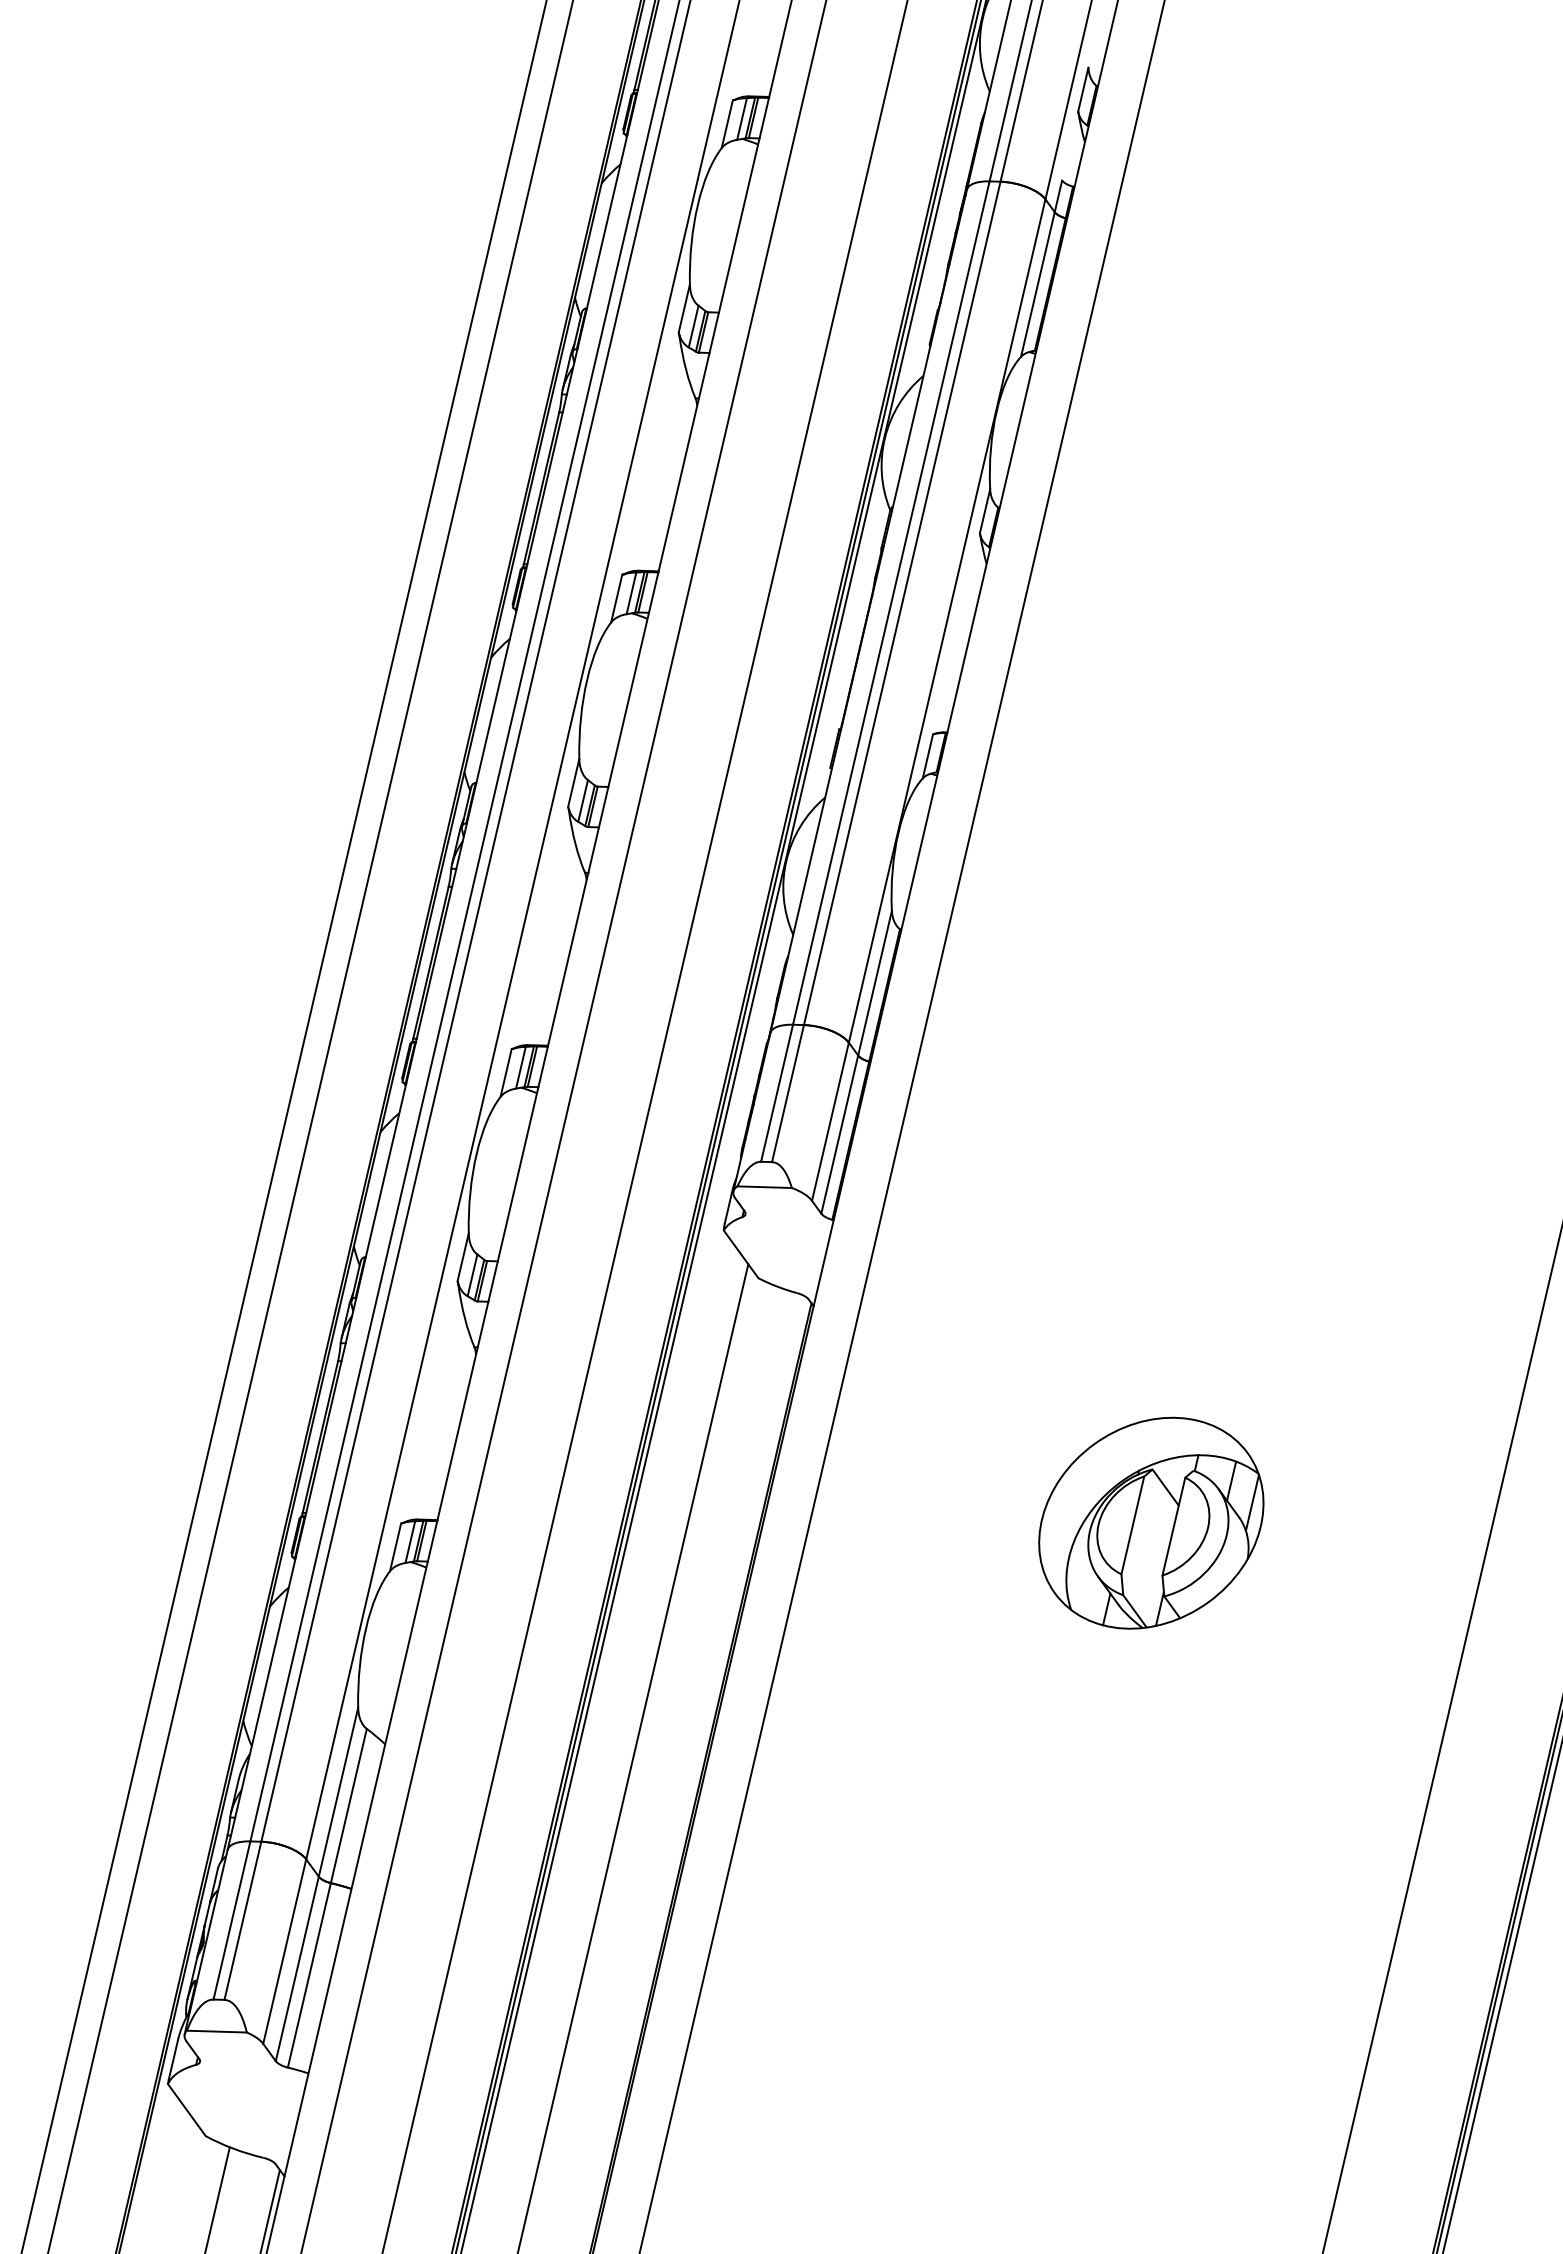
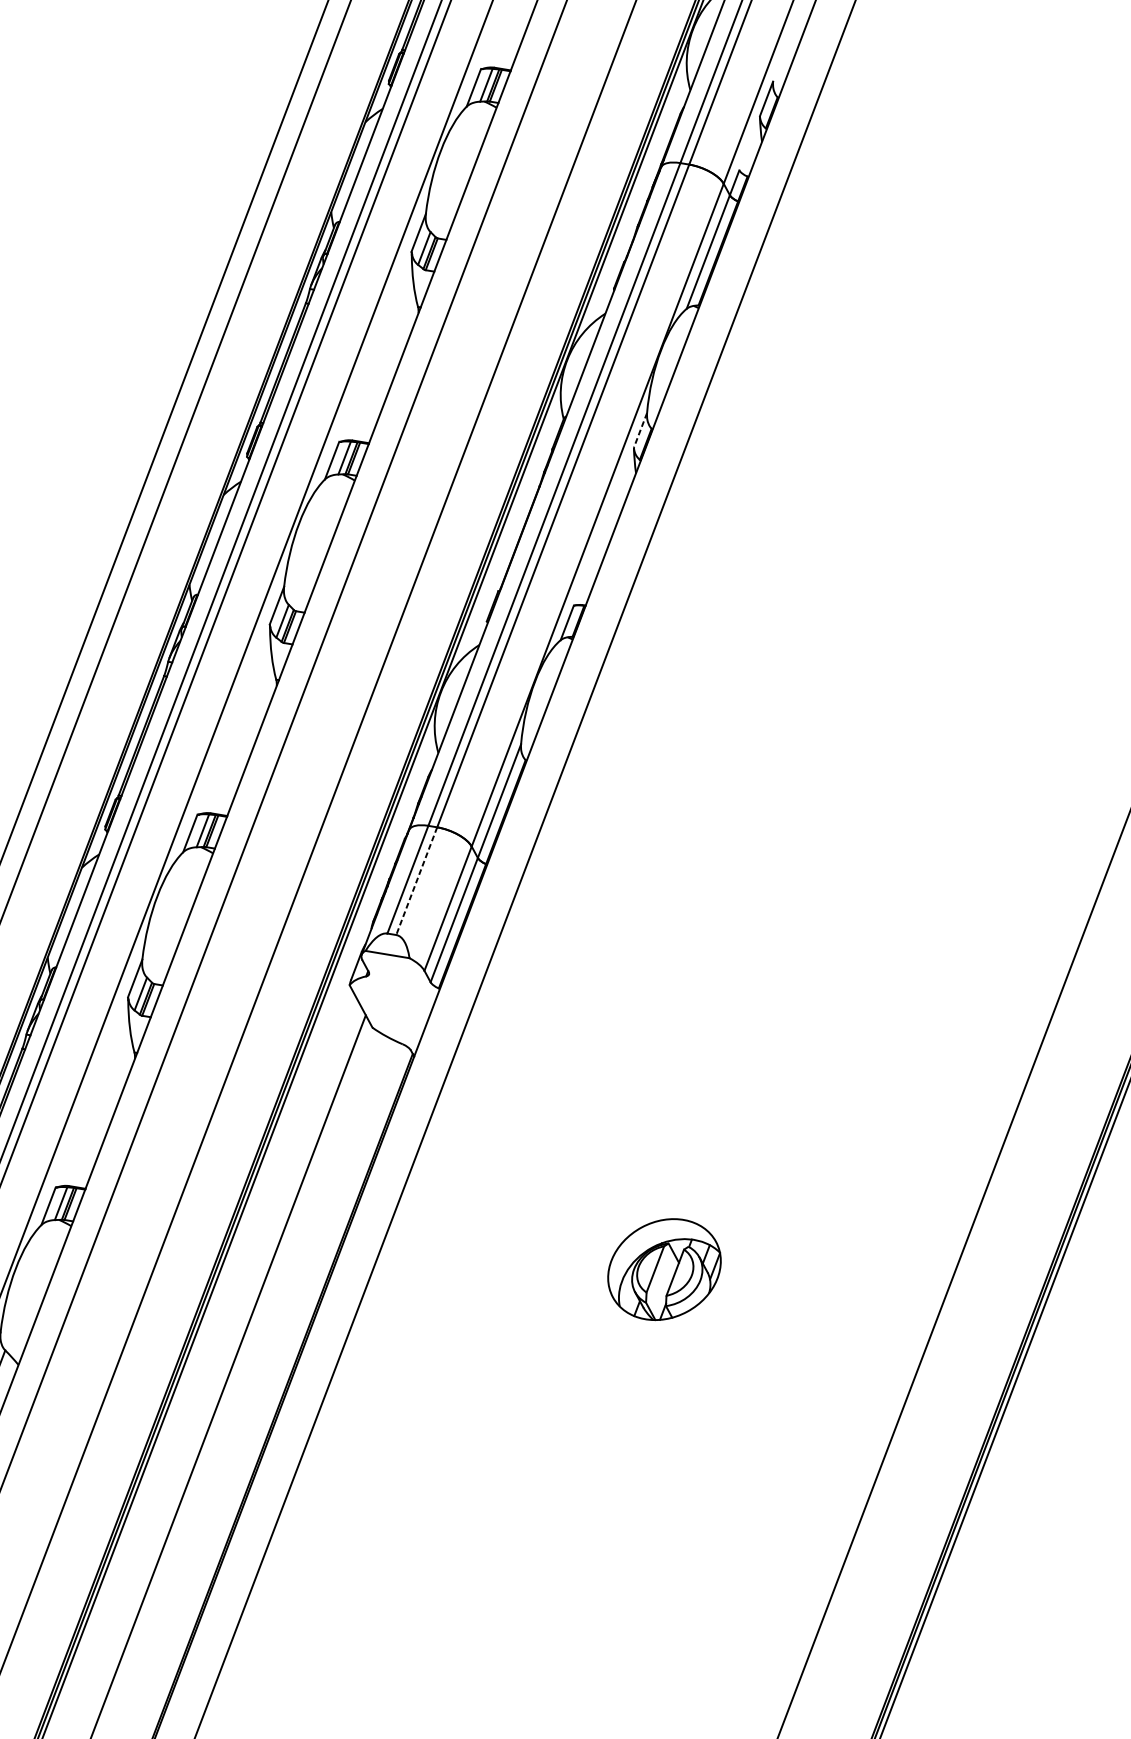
line: (985, 511) -> (640, 430), solid -> dashed
line: (787, 1094) -> (416, 881), solid -> dashed
part: (1151, 1522) -> (664, 1269), size x0.6

